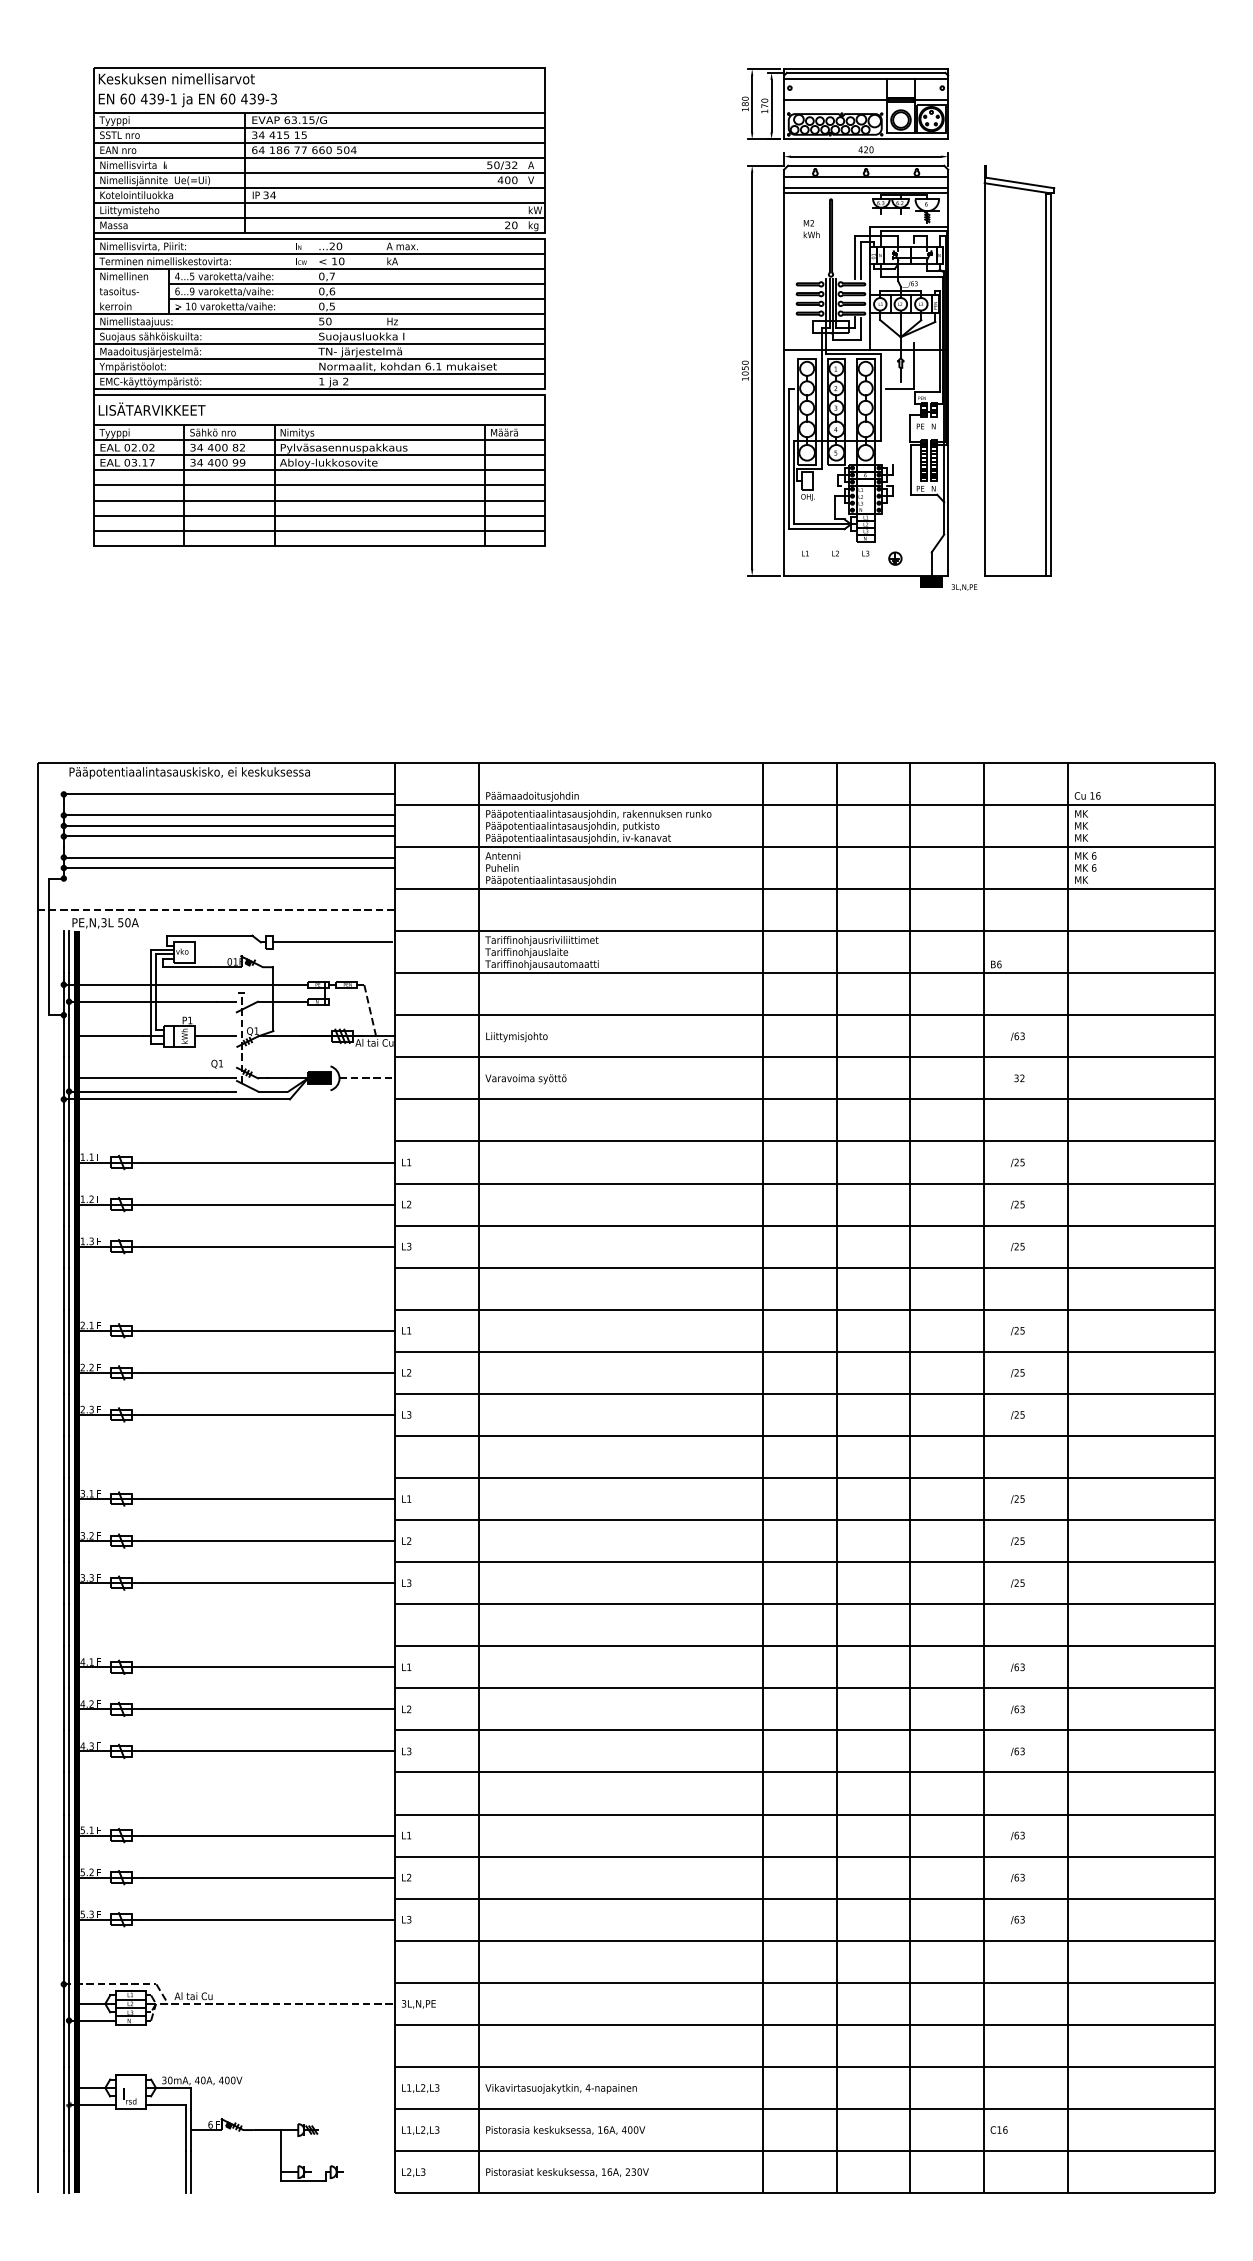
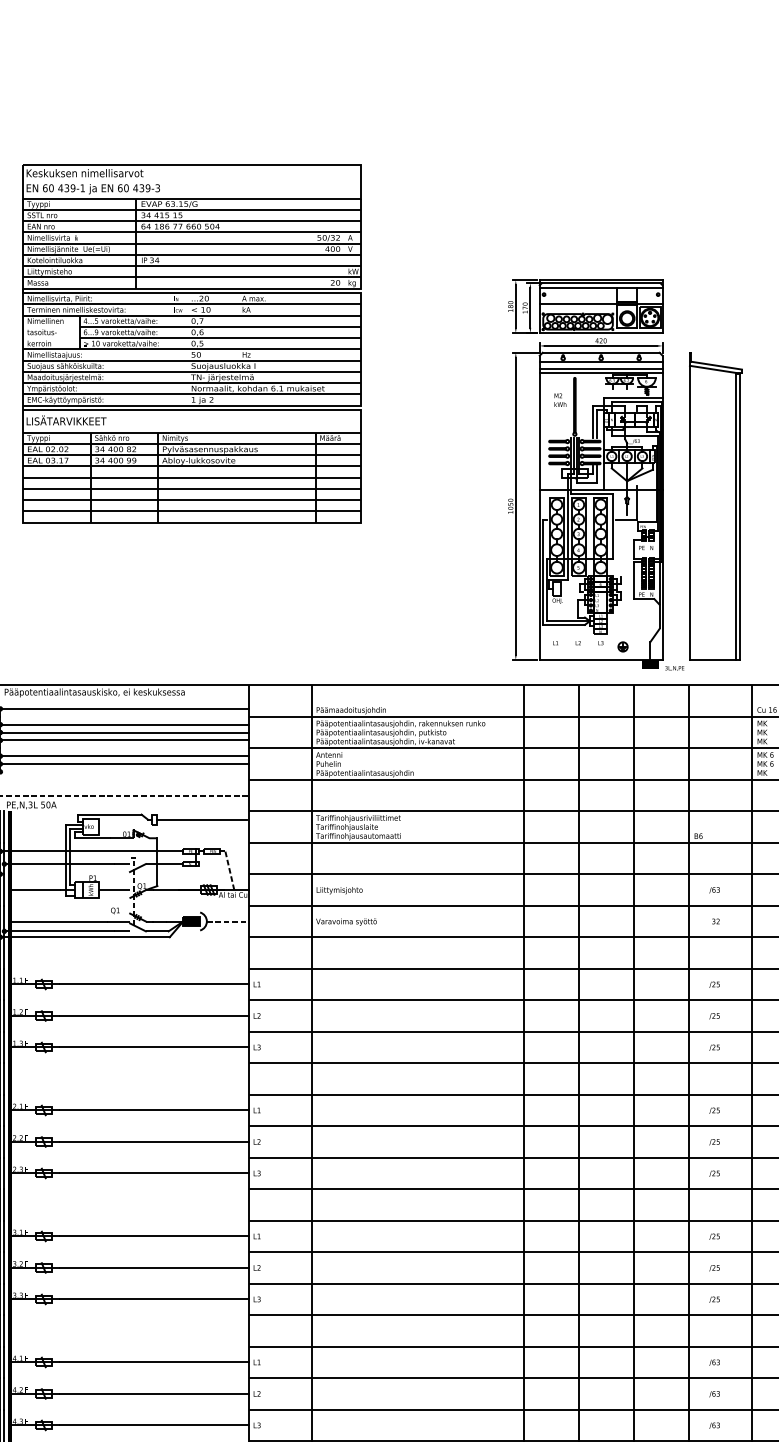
part: (898, 329) -> (625, 475), moved

